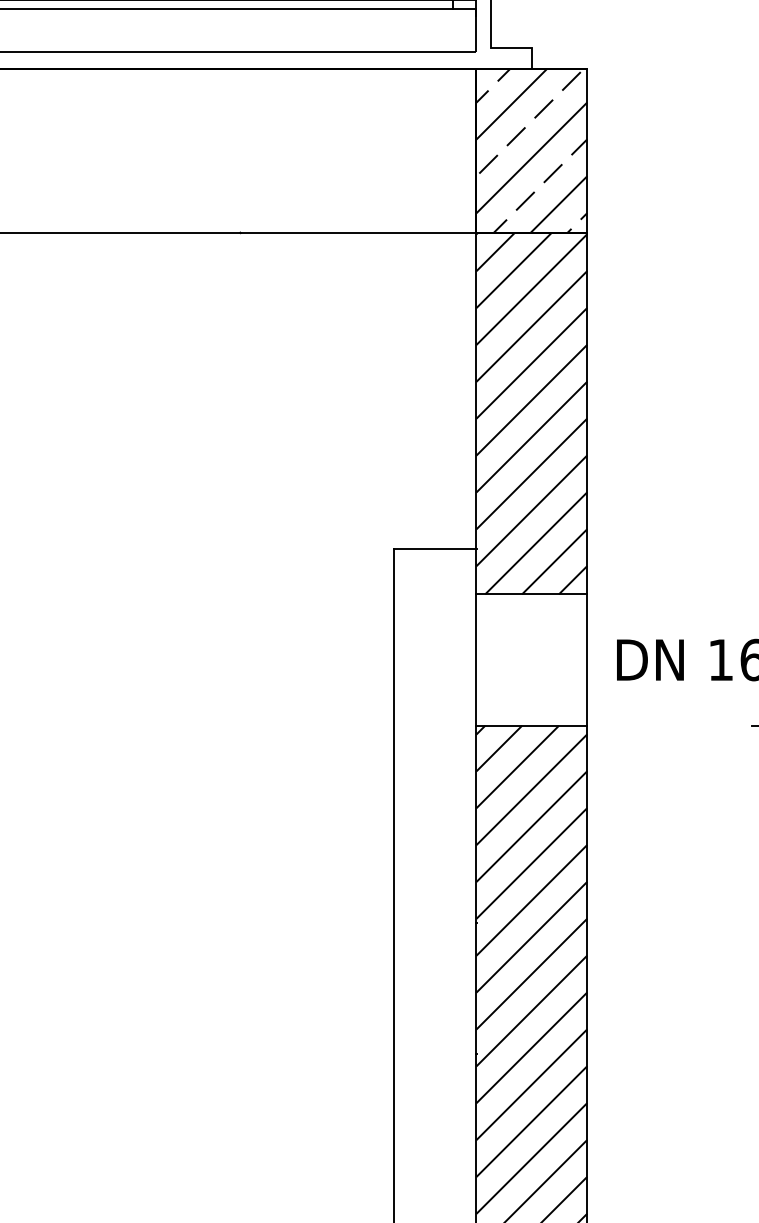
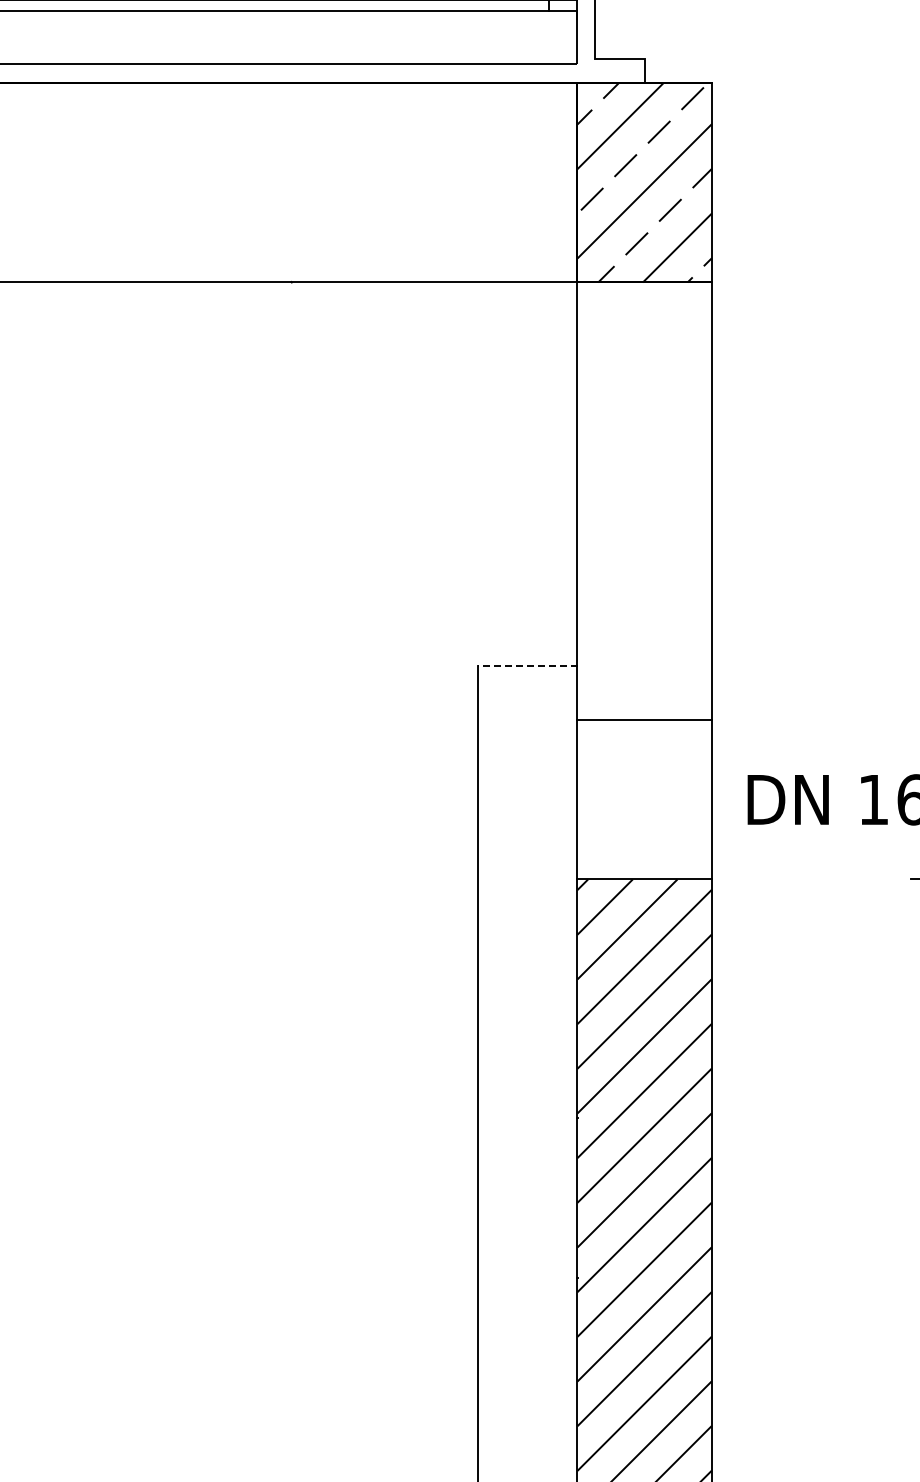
hatch: (531, 413) -> (644, 501), removed
line: (435, 549) -> (527, 665), solid -> dashed

